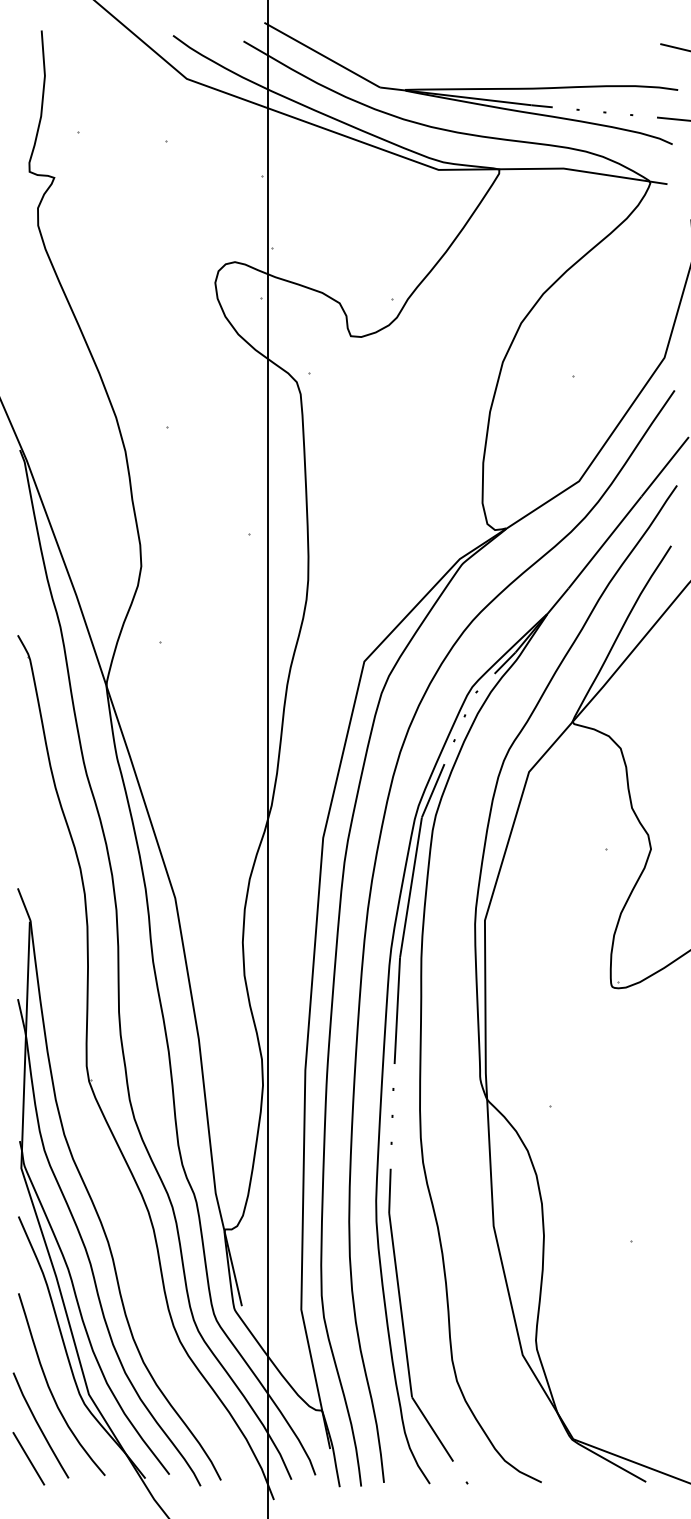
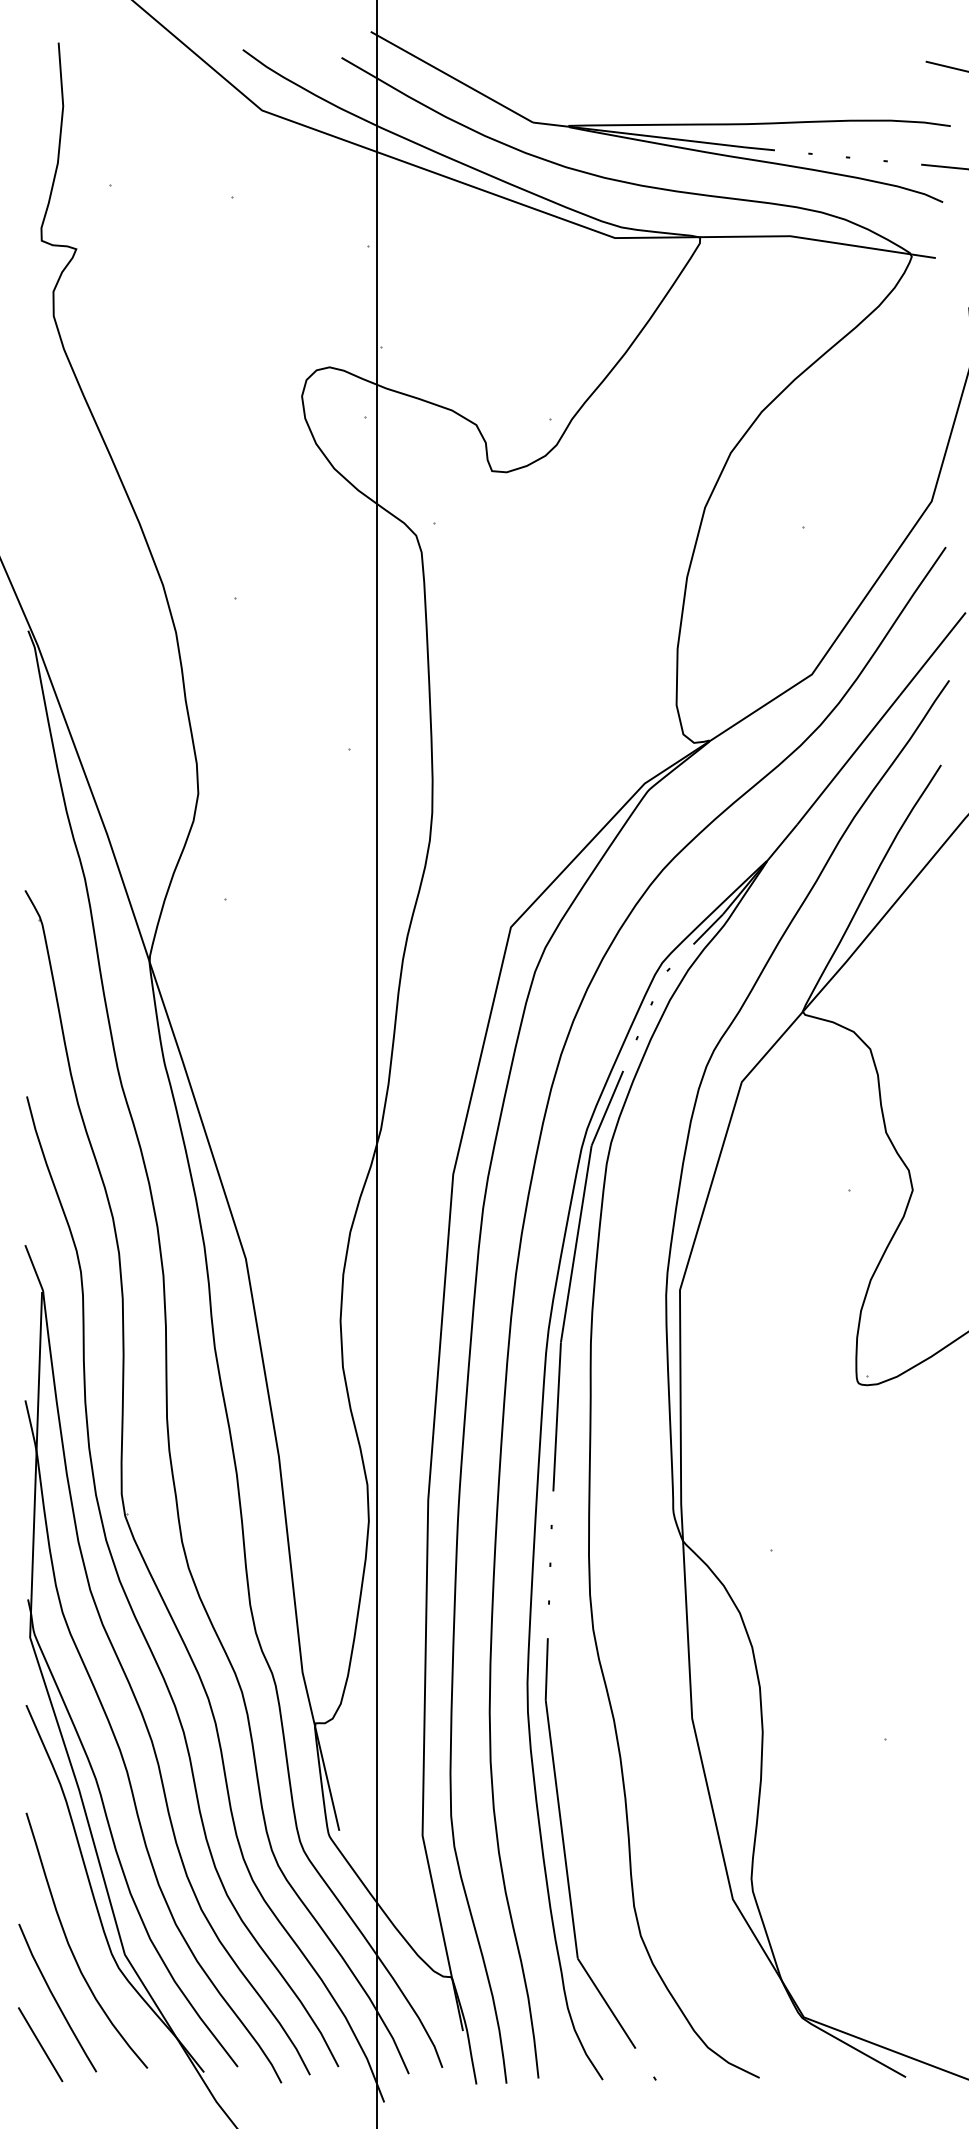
curve: (92, 1141) -> (129, 1600), added

